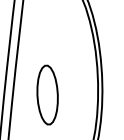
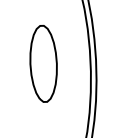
part: (47, 94) -> (43, 63), moved

